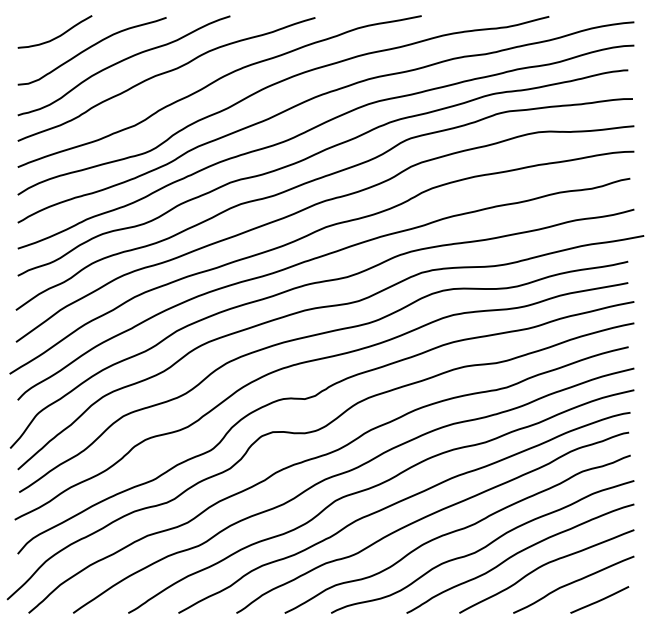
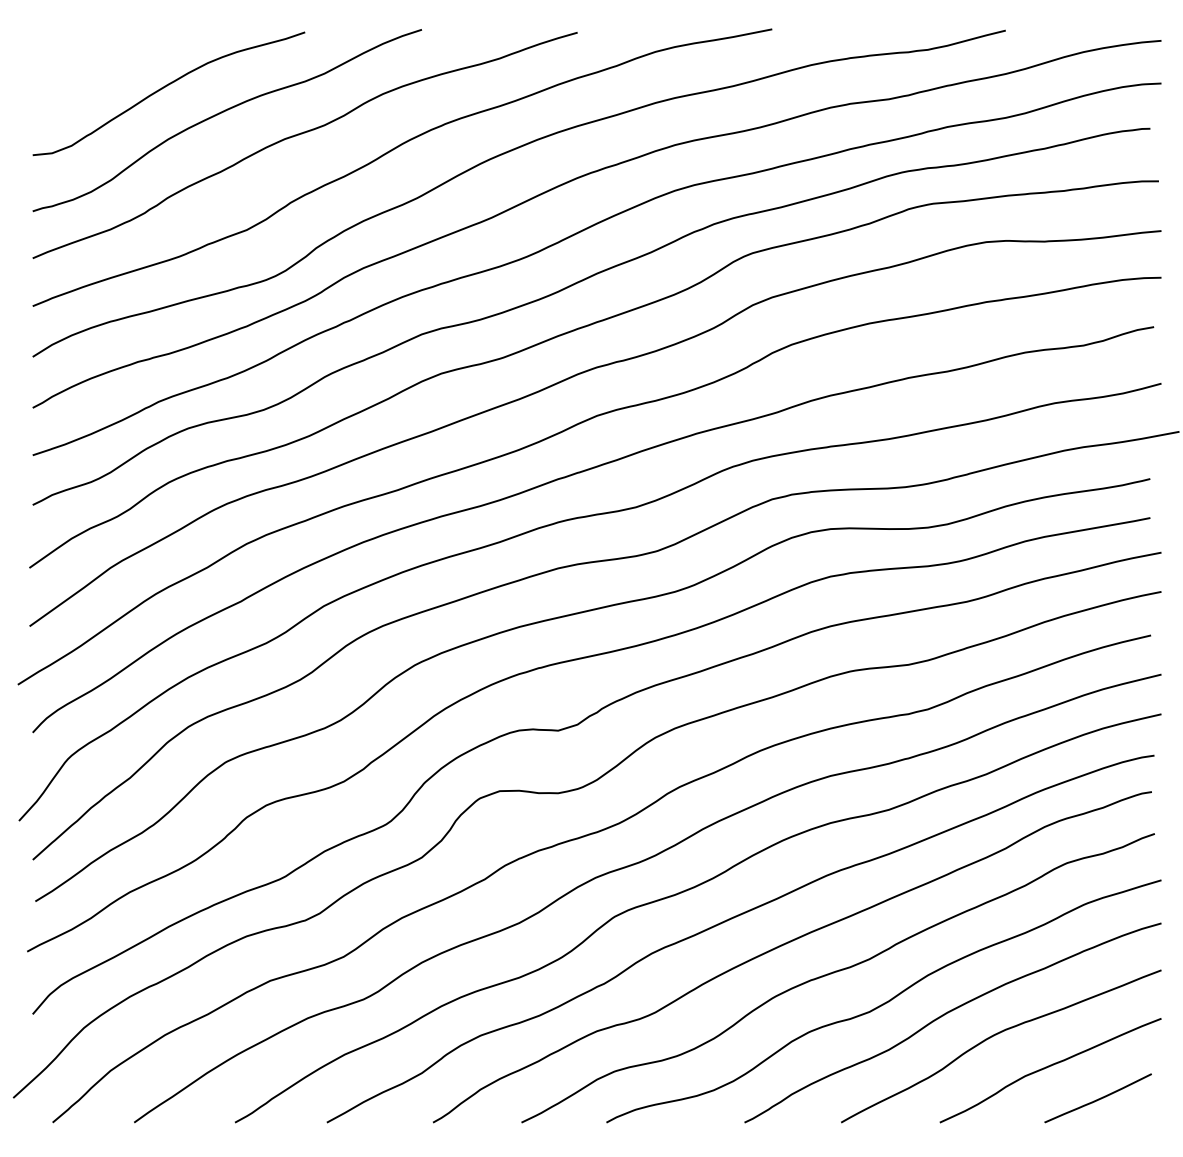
curve: (56, 36) -> (103, 66), removed

